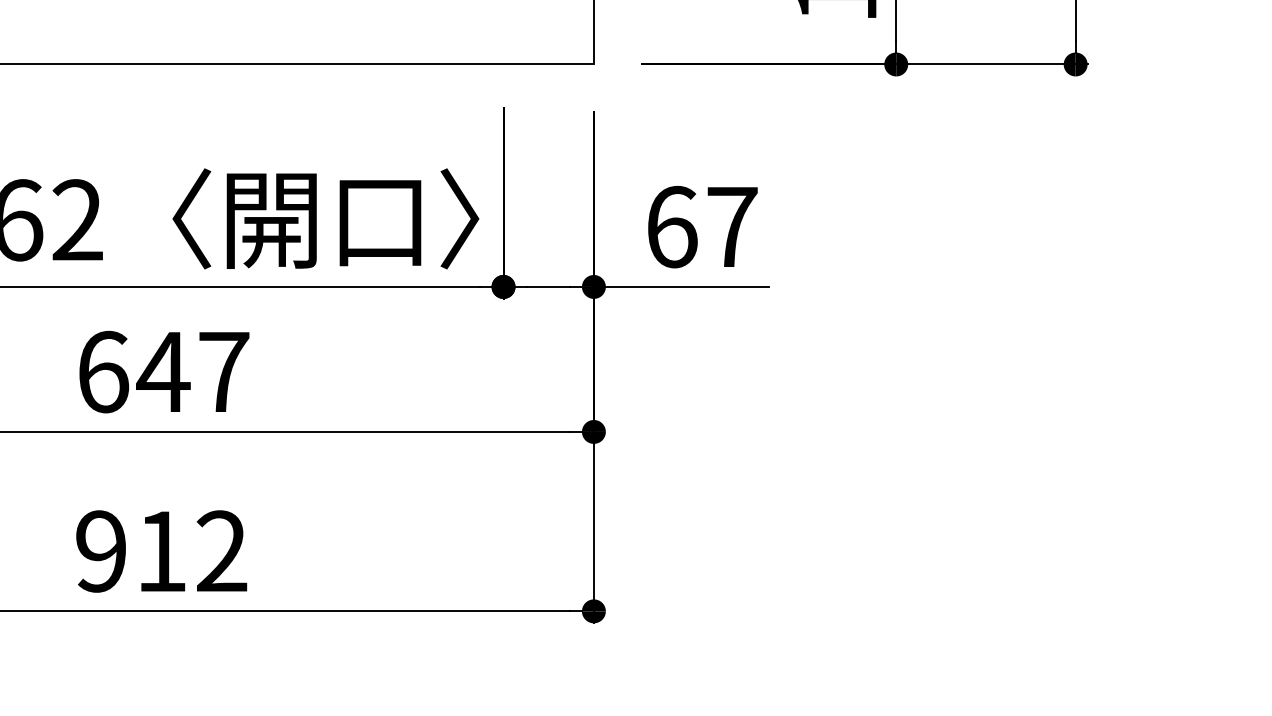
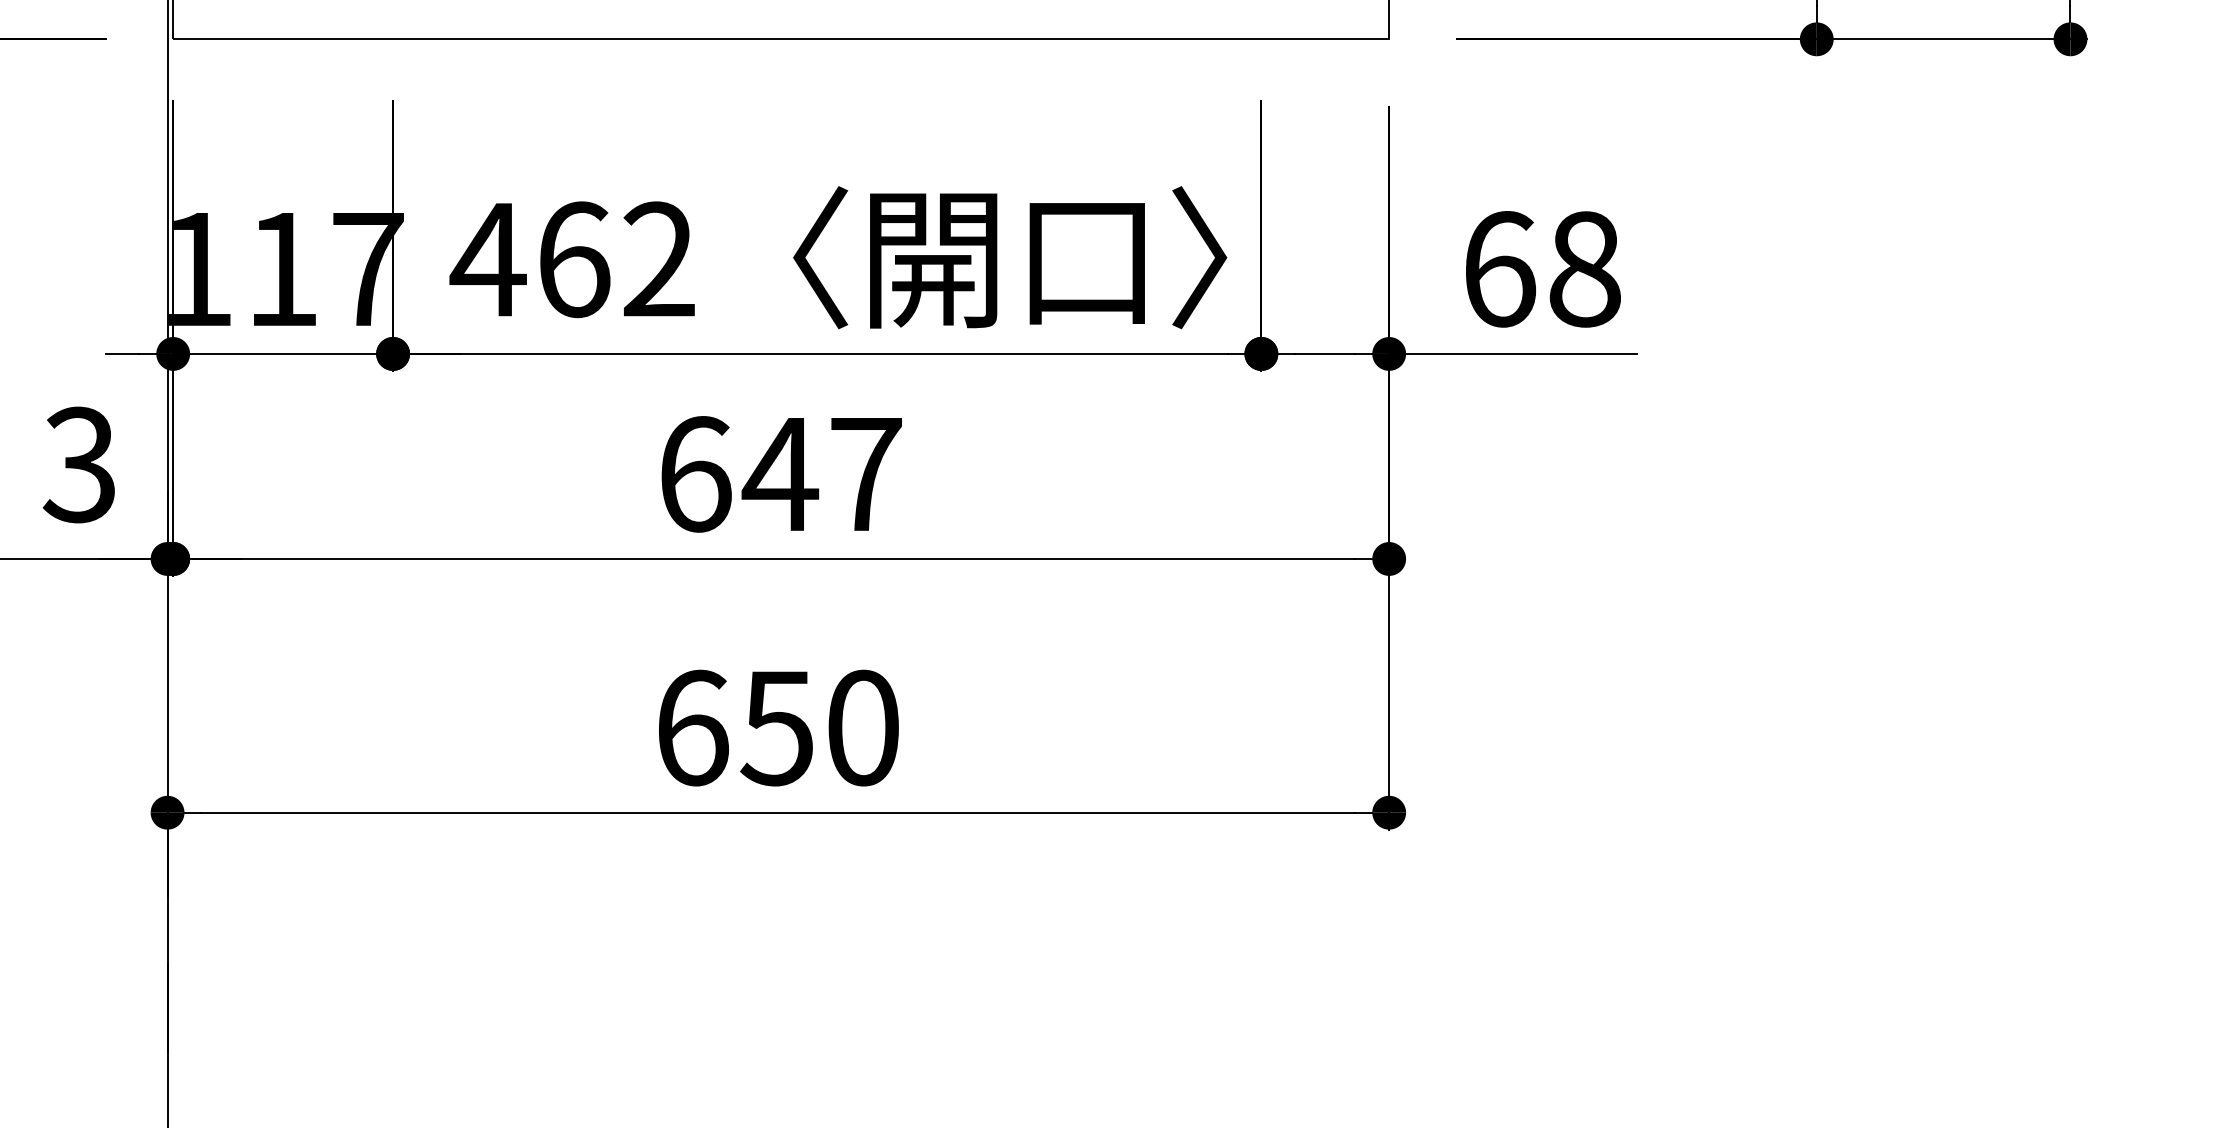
text: (732, 227) -> (1584, 269), 67 -> 68
text: (161, 551) -> (777, 727), 912 -> 650

